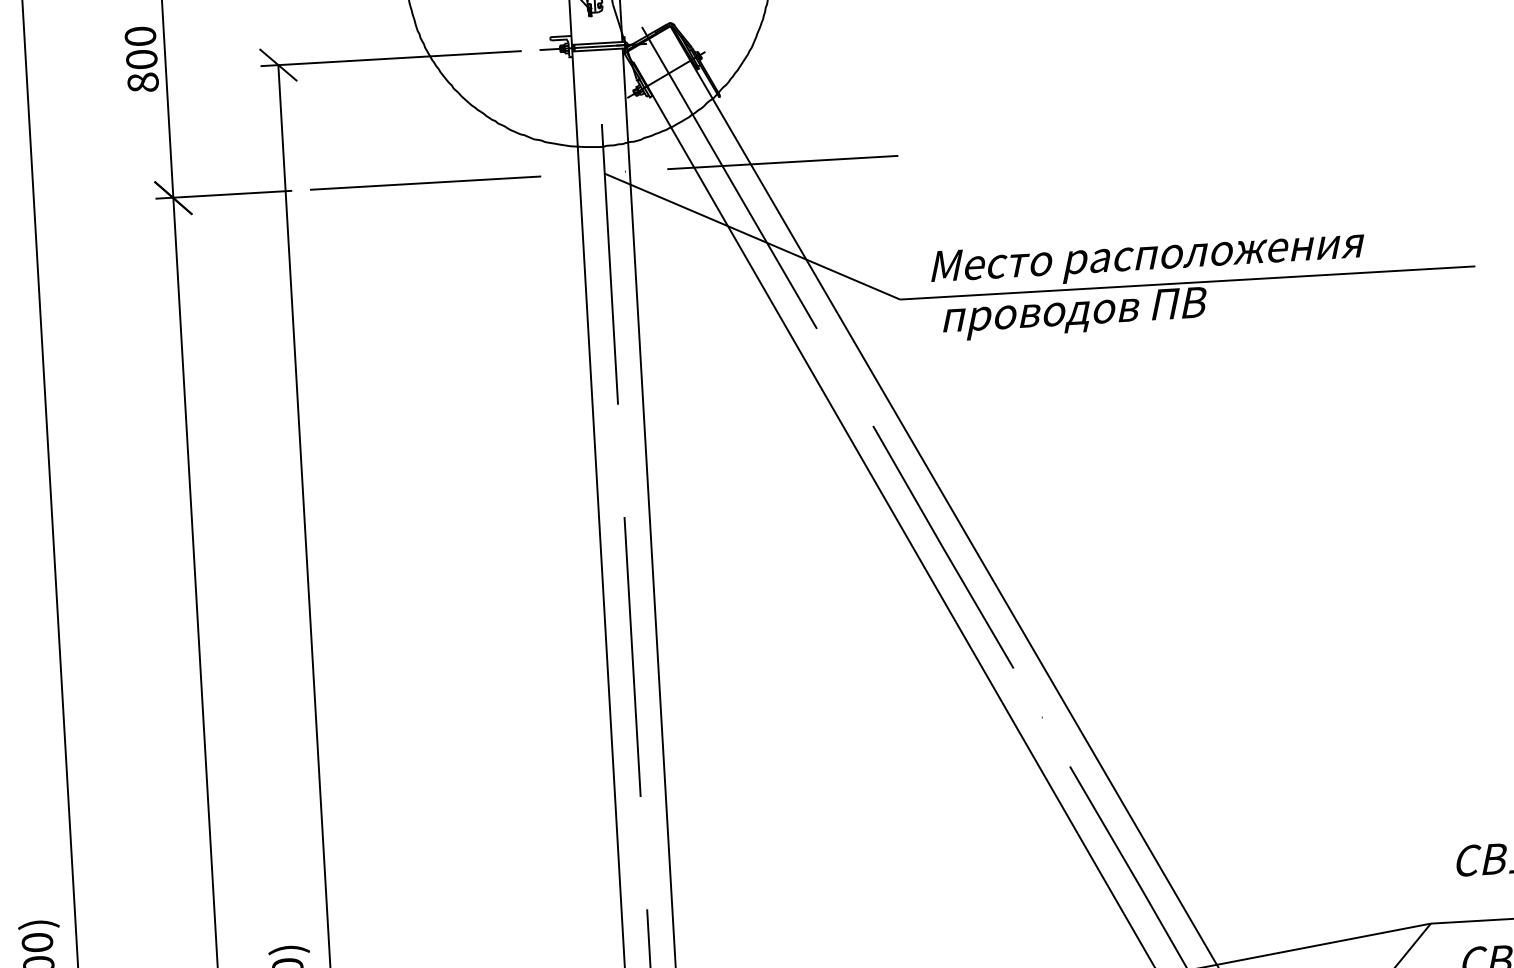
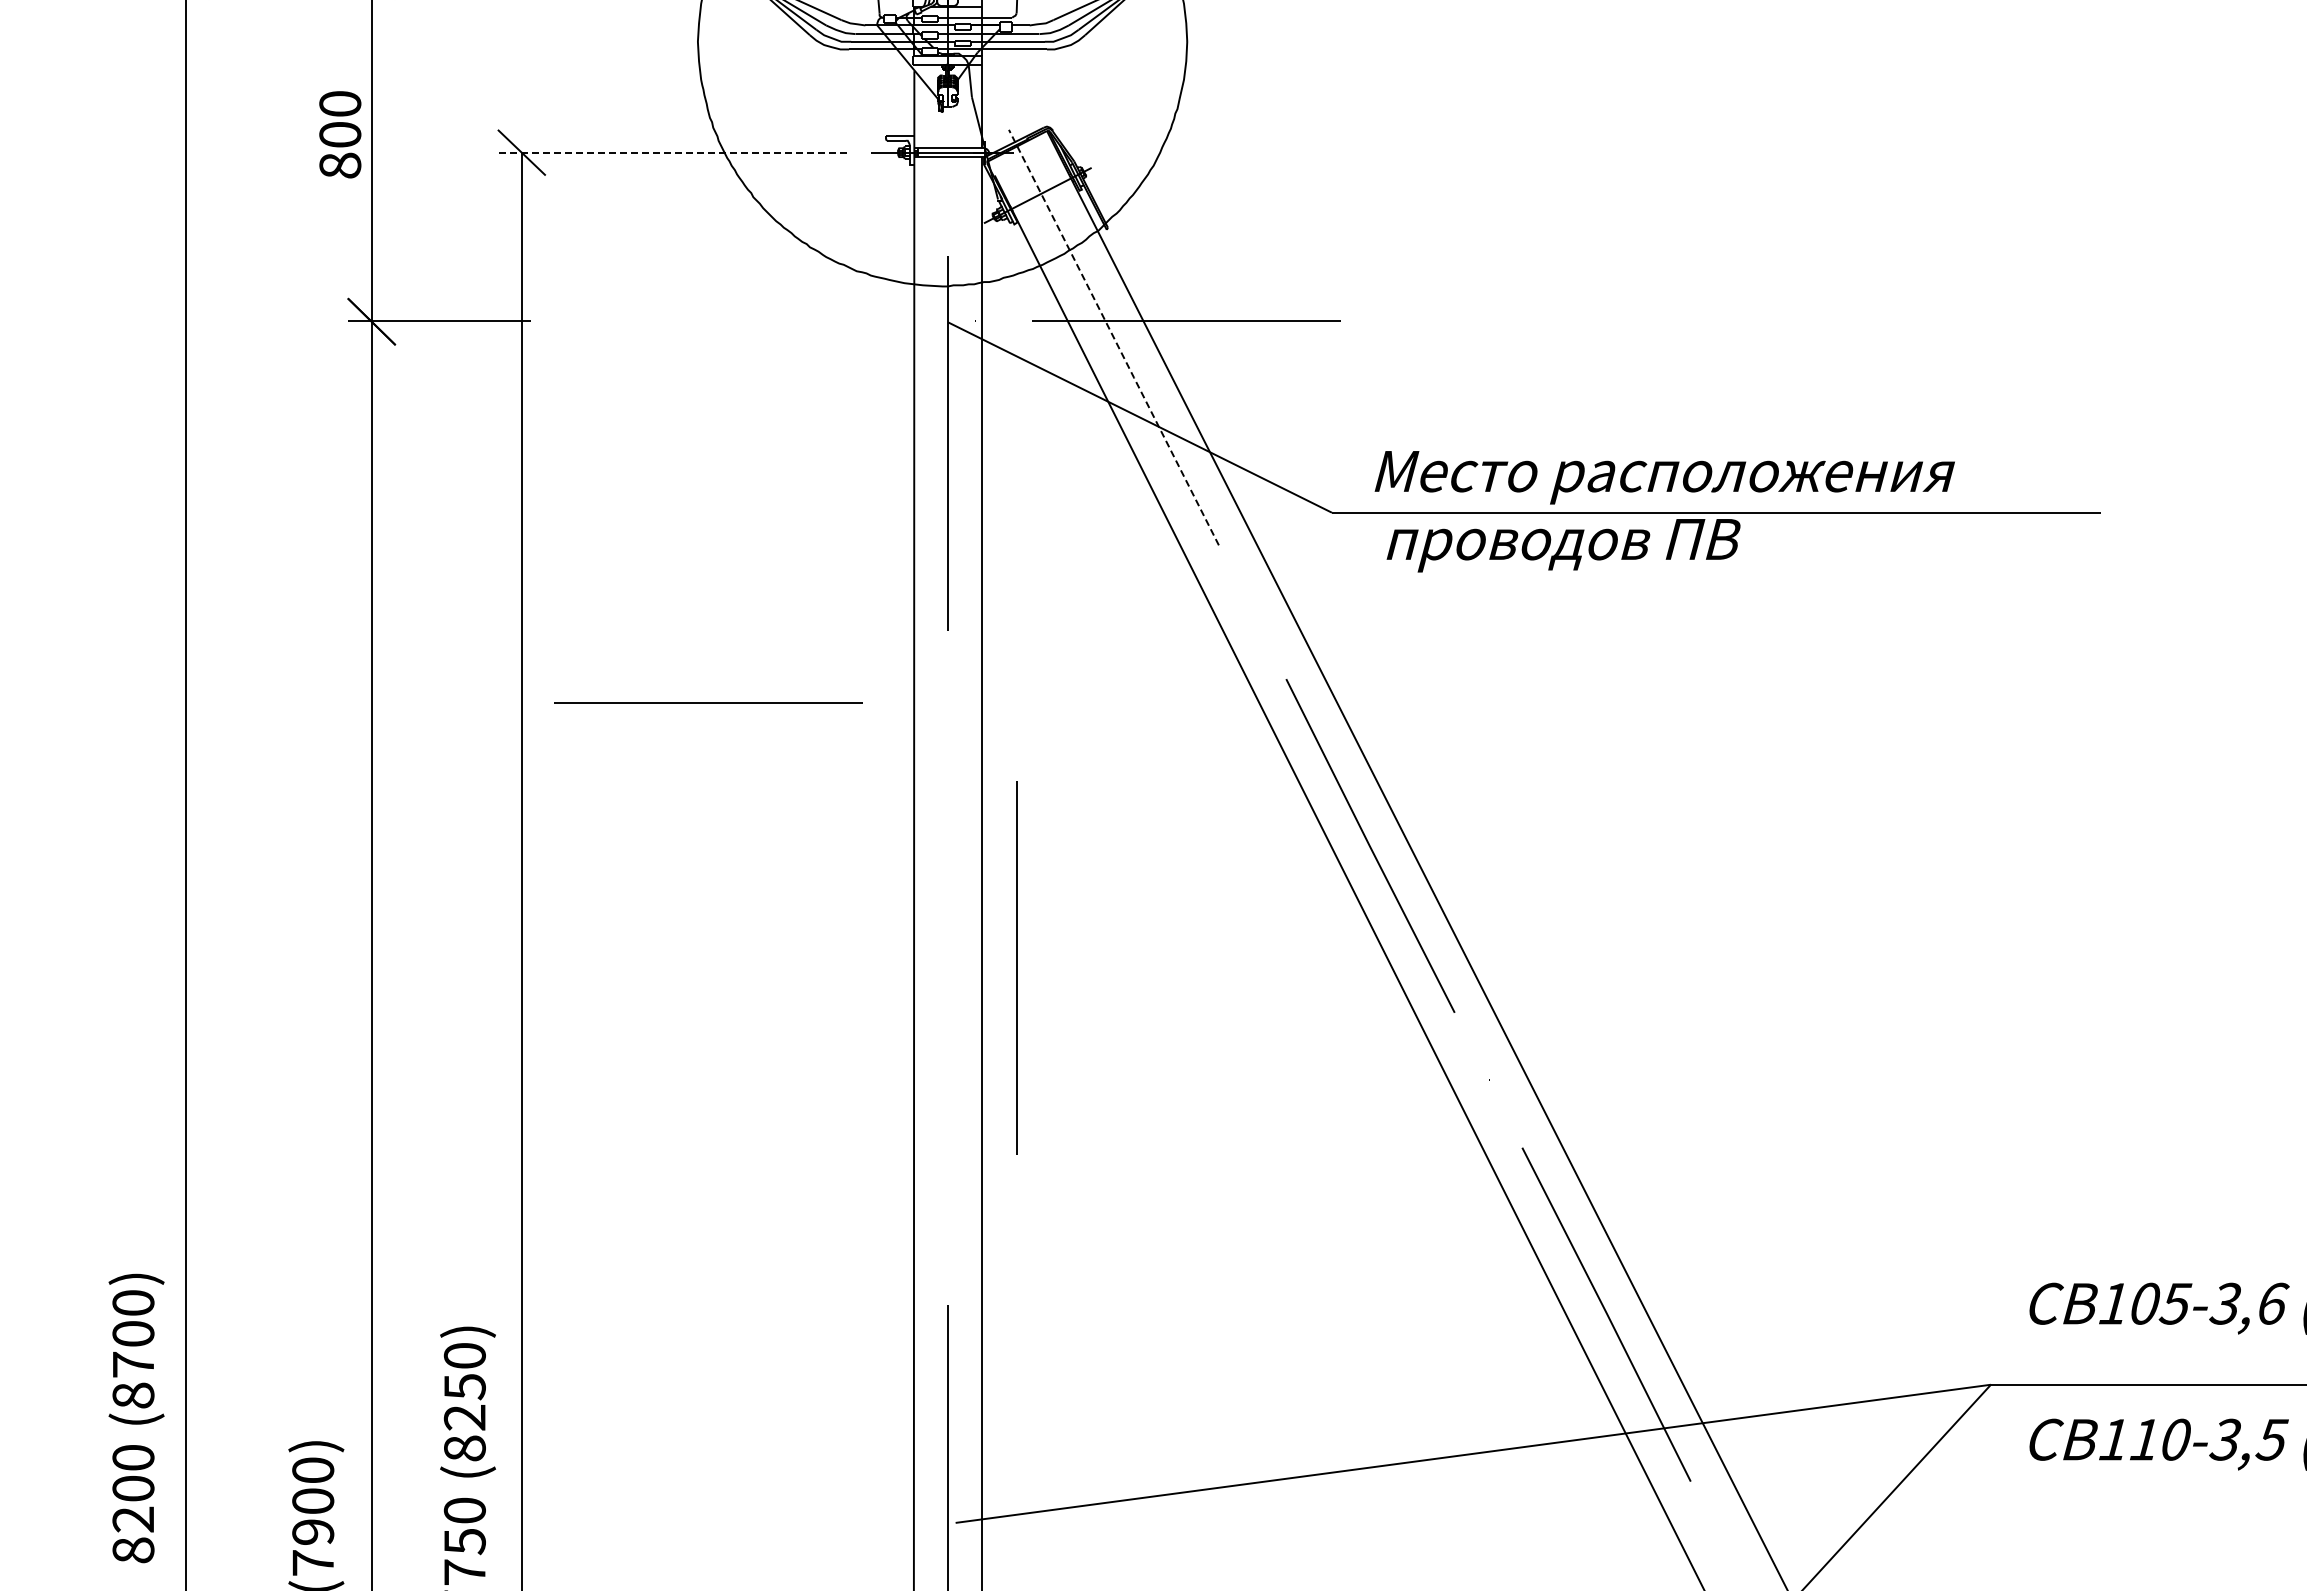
line: (391, 58) -> (672, 152), solid -> dashed
line: (729, 177) -> (1113, 337), solid -> dashed
line: (425, 182) -> (708, 702), moved
line: (632, 656) -> (1016, 967), moved

